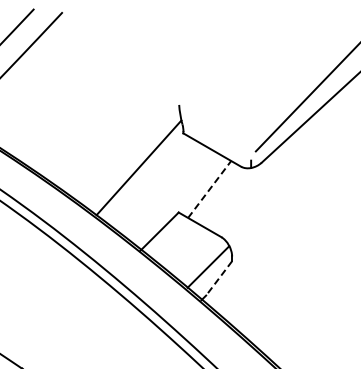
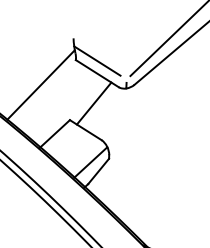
line: (211, 133) -> (97, 61), added
line: (209, 189) -> (94, 103), dashed -> solid
line: (219, 278) -> (98, 171), dashed -> solid

